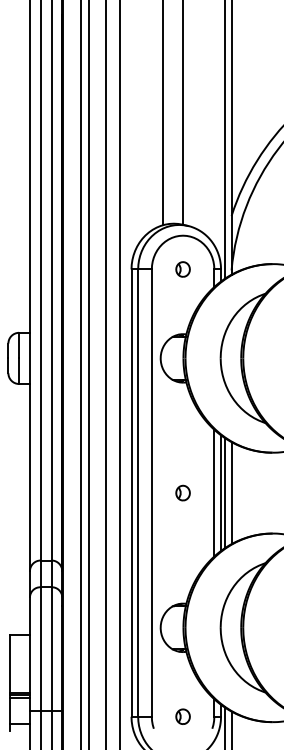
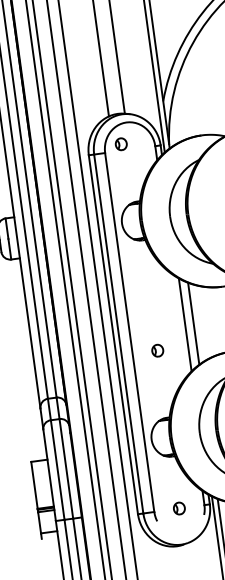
part: (182, 269) -> (120, 144), moved
part: (182, 492) -> (157, 350), moved
line: (214, 492) -> (179, 325), removed
line: (224, 493) -> (188, 324), removed

